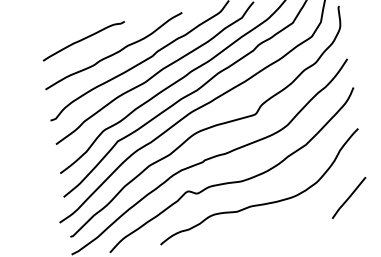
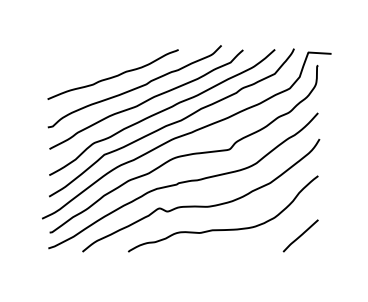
curve: (83, 39) -> (87, 60), removed

